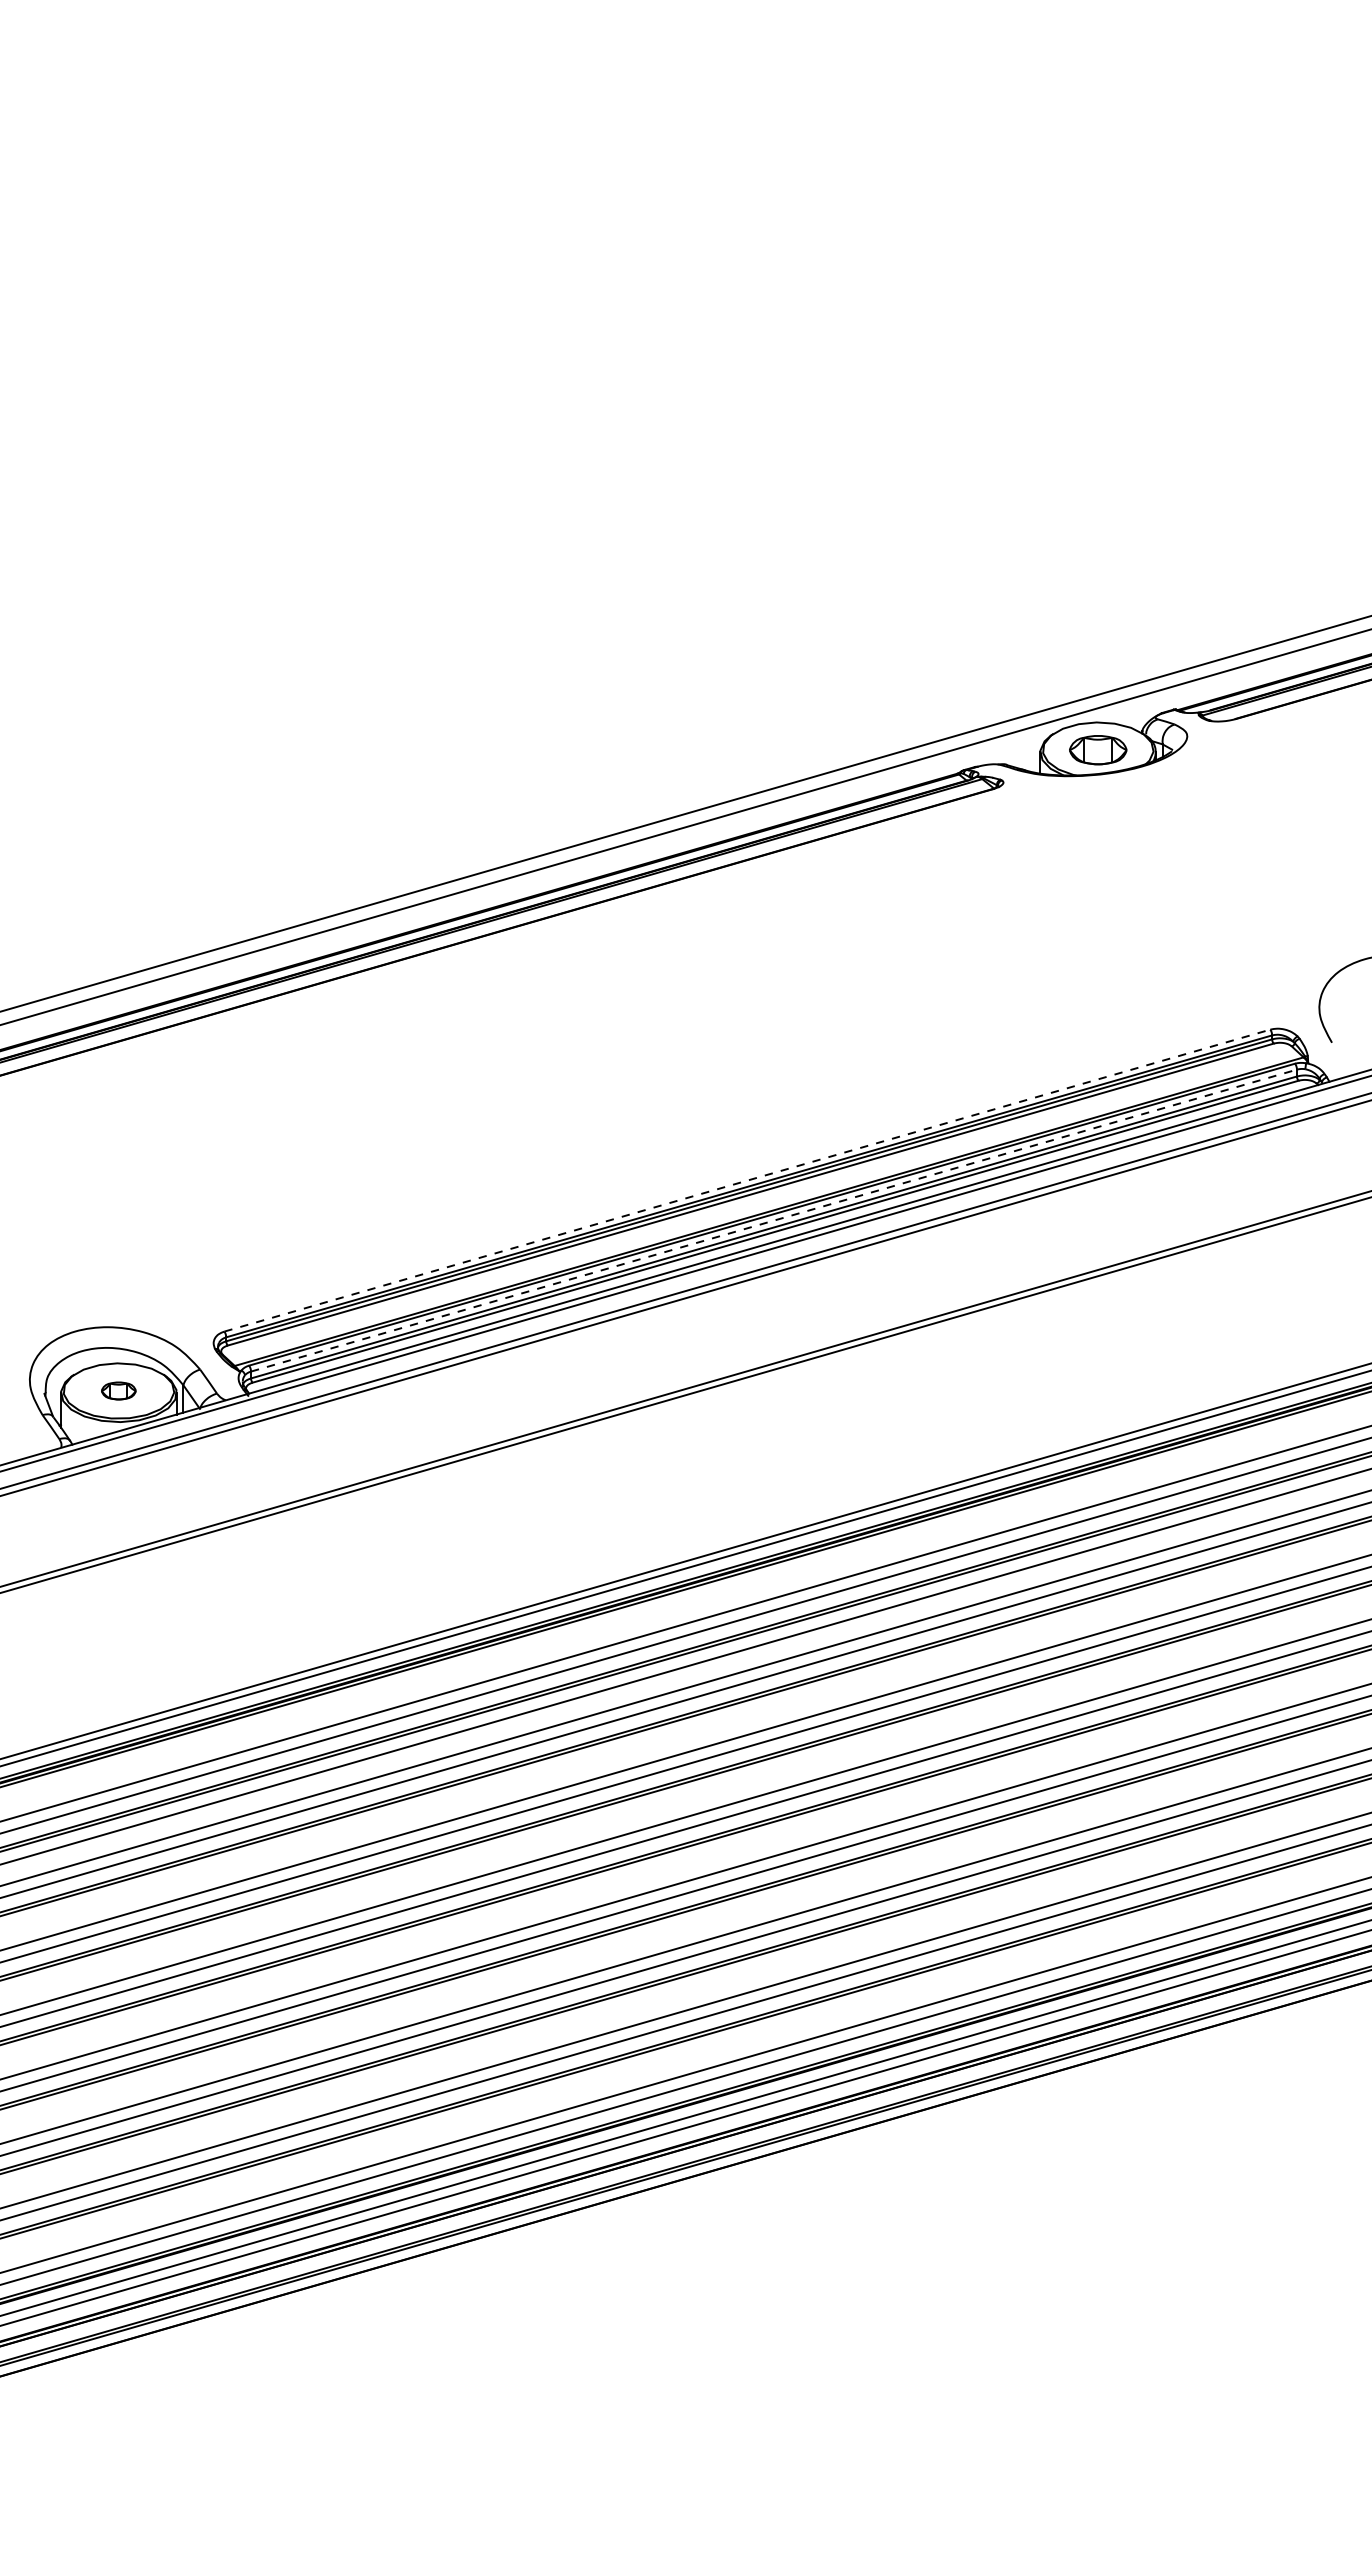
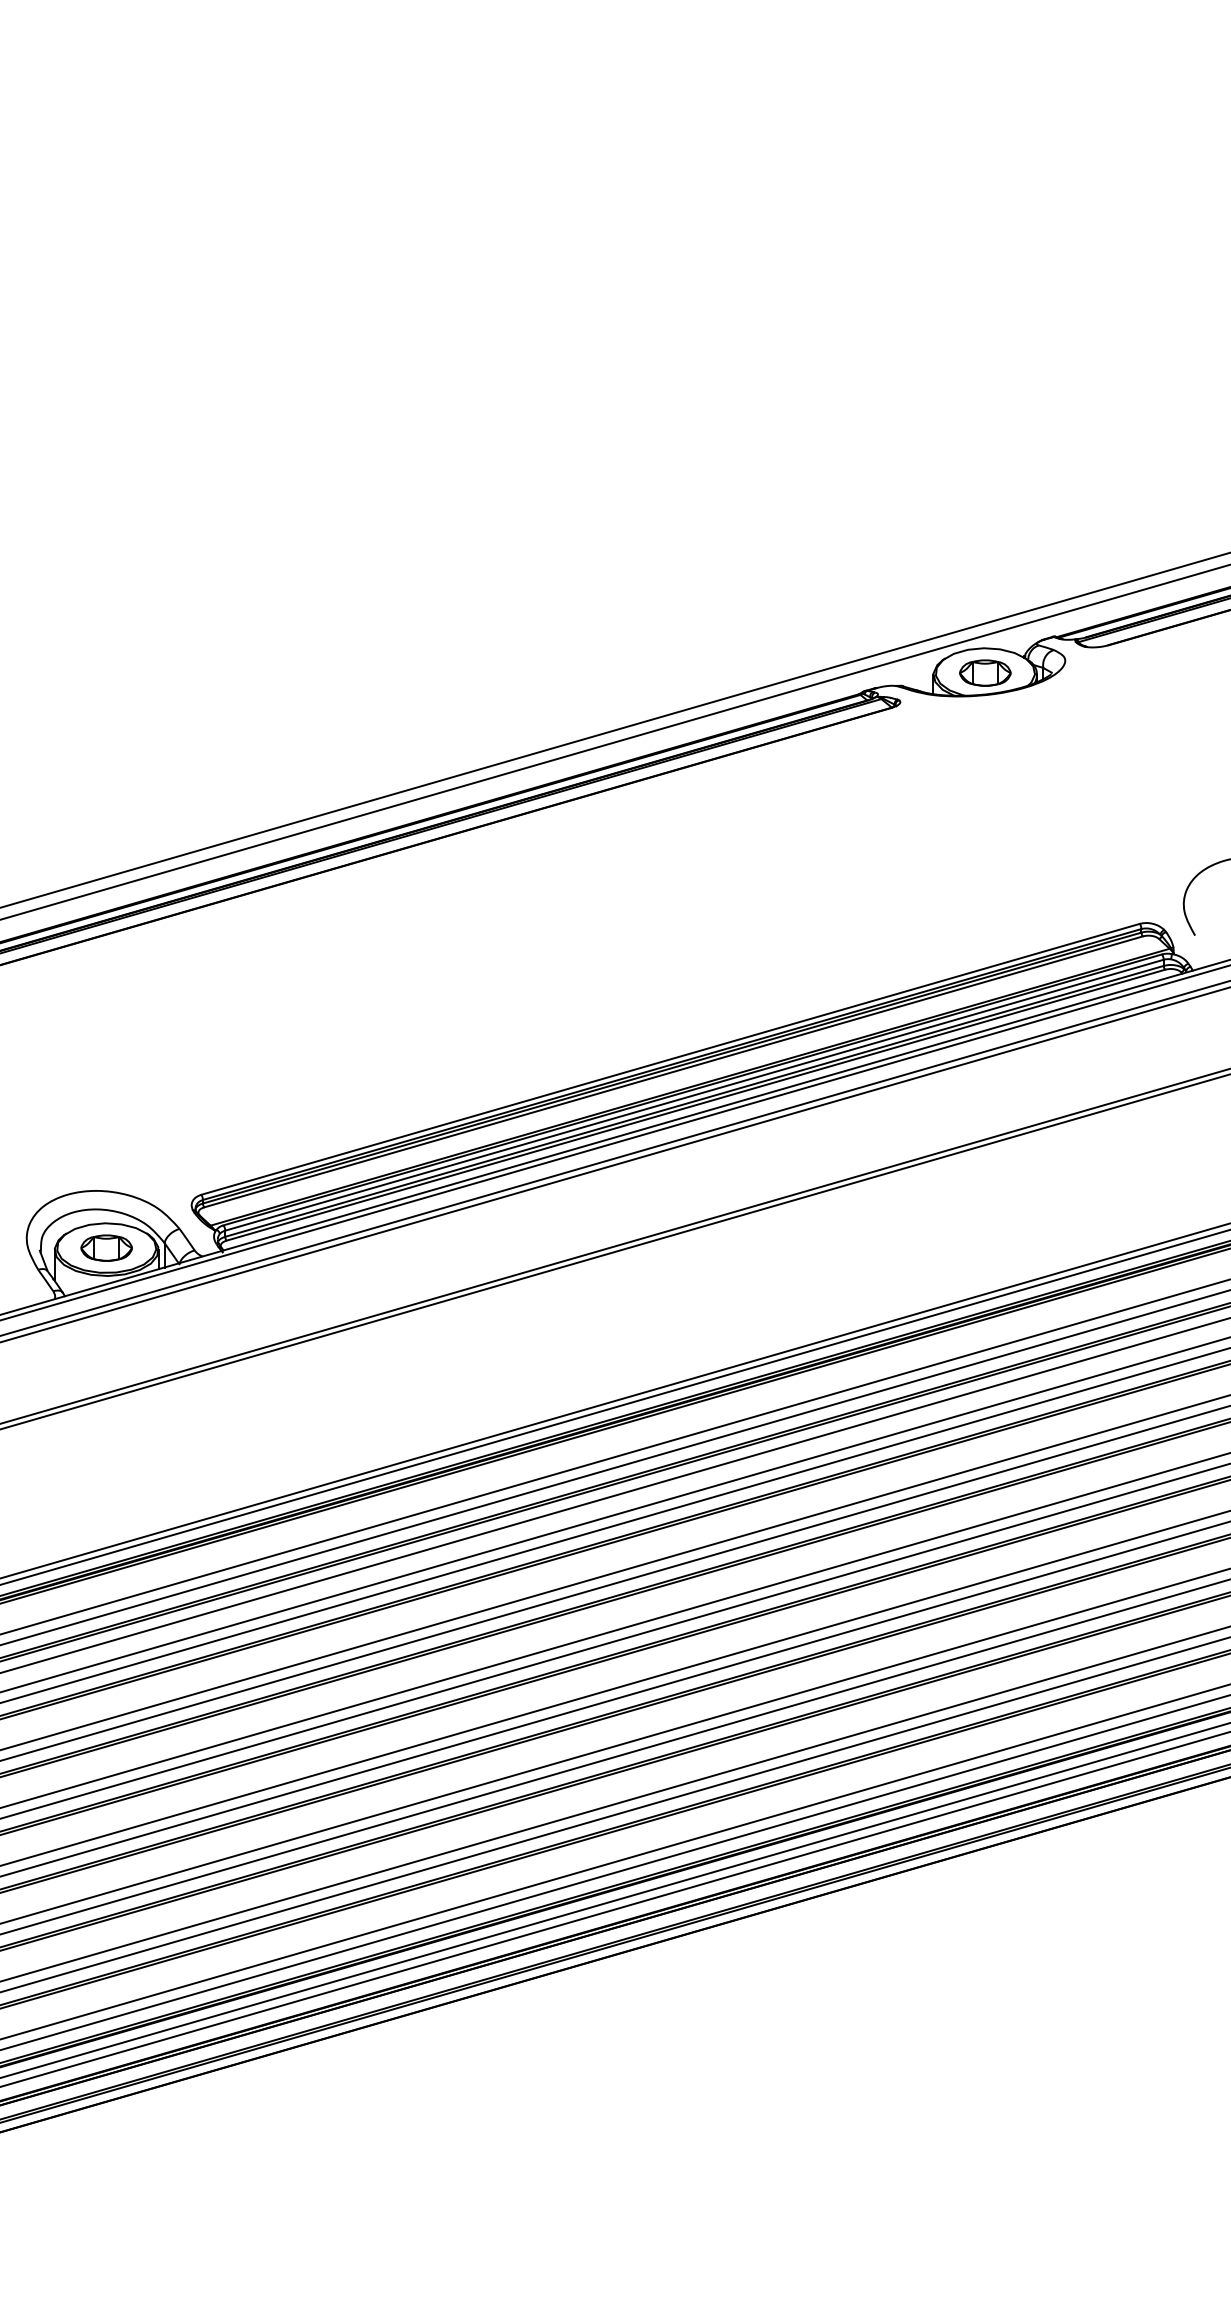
line: (748, 1180) -> (671, 1059), dashed -> solid
line: (774, 1220) -> (694, 1095), dashed -> solid
part: (118, 1390) -> (106, 1247), size x1.67

